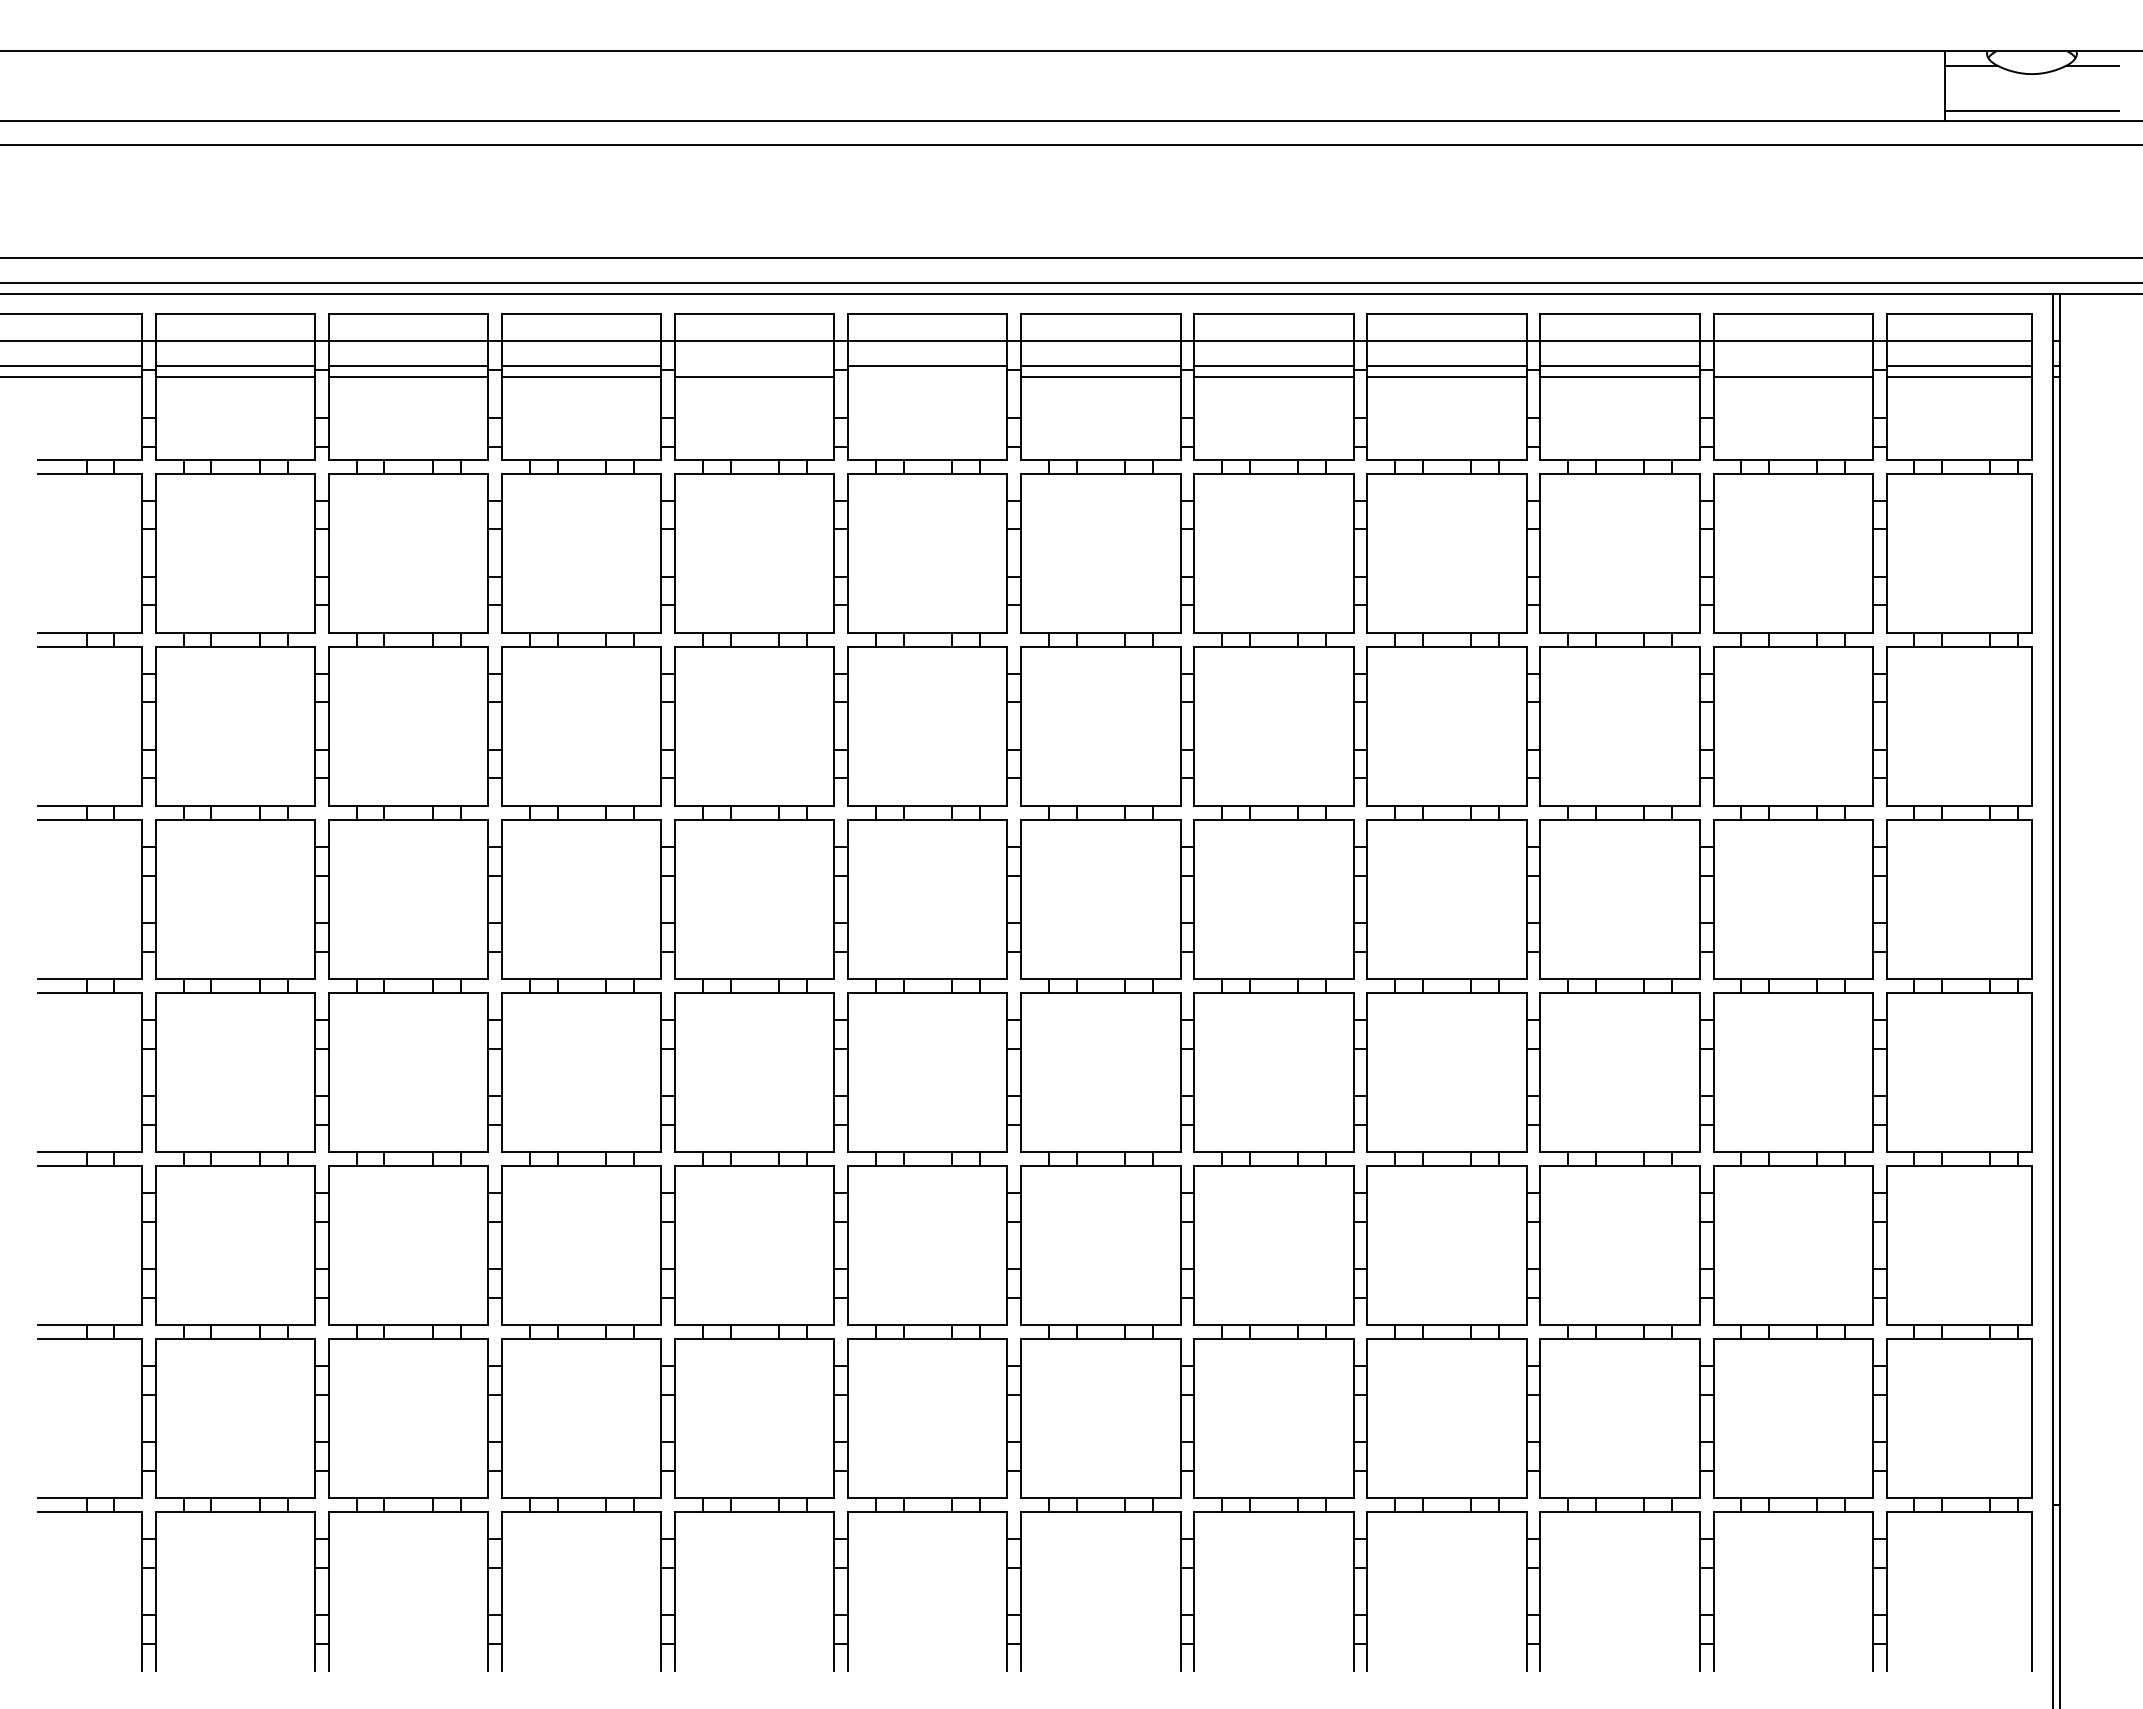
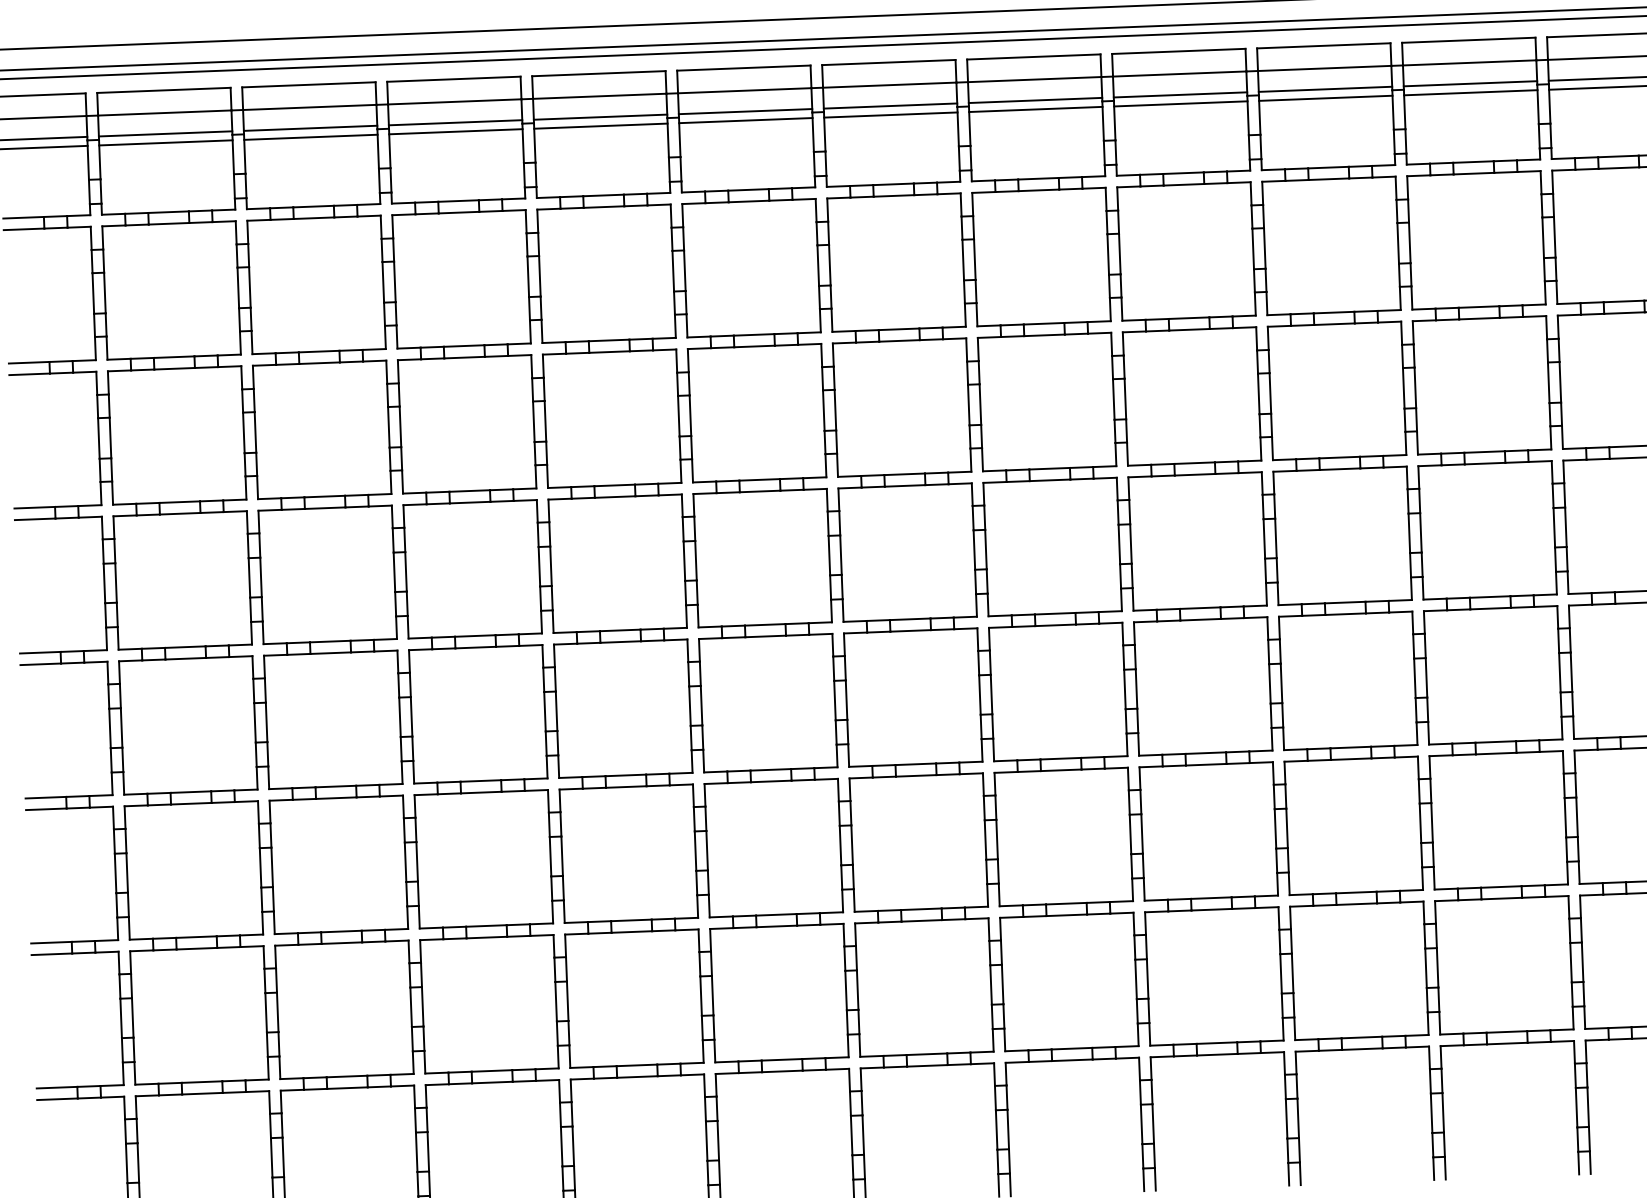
line: (754, 366) -> (600, 117), added
line: (1792, 366) -> (1469, 83), added
line: (927, 377) -> (745, 121), added

